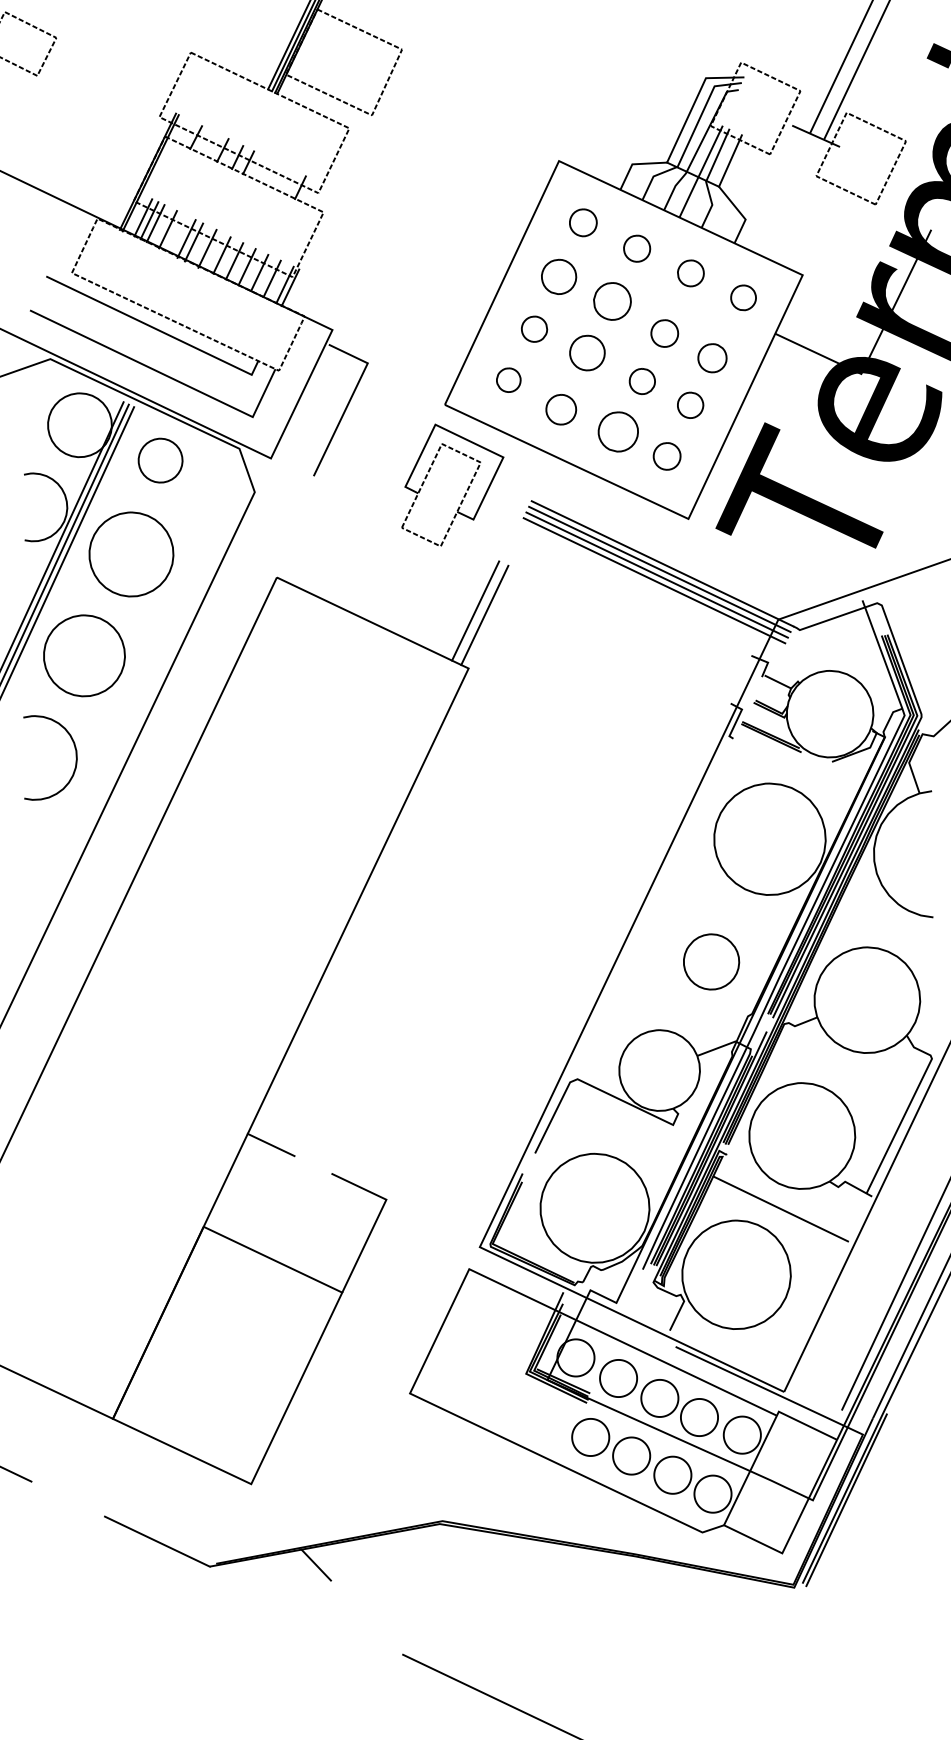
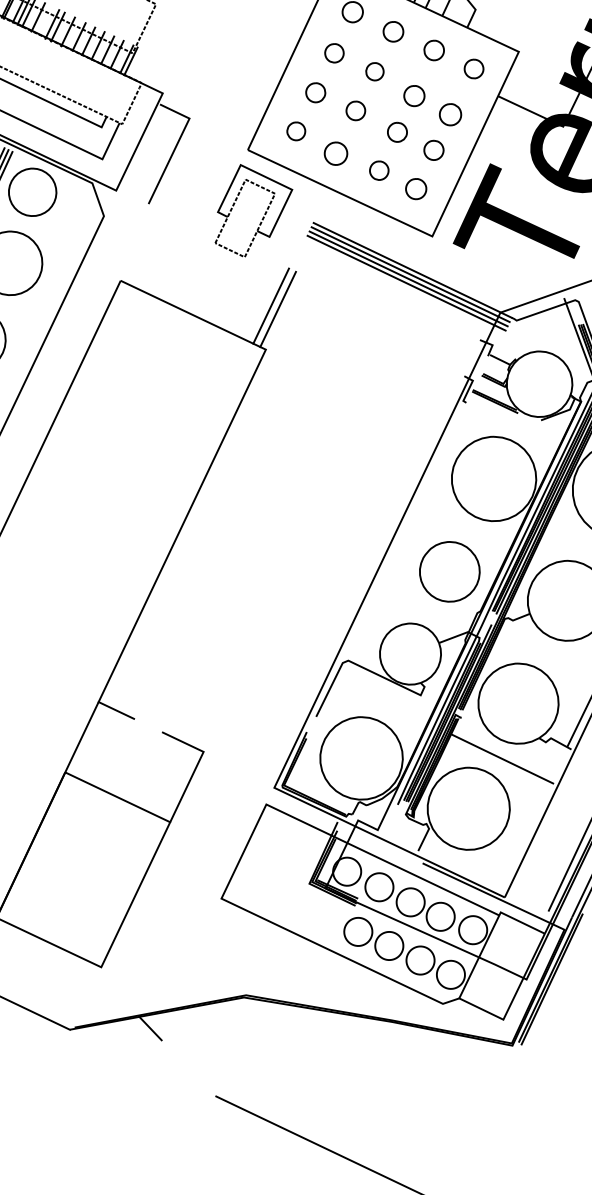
part: (559, 277) -> (334, 53), size x0.71
part: (612, 301) -> (374, 71), size x0.62
part: (587, 353) -> (355, 111), size x0.71
part: (618, 432) -> (379, 170), size x0.62
part: (160, 460) -> (32, 192), size x1.43
part: (711, 961) -> (449, 571), size x1.43

